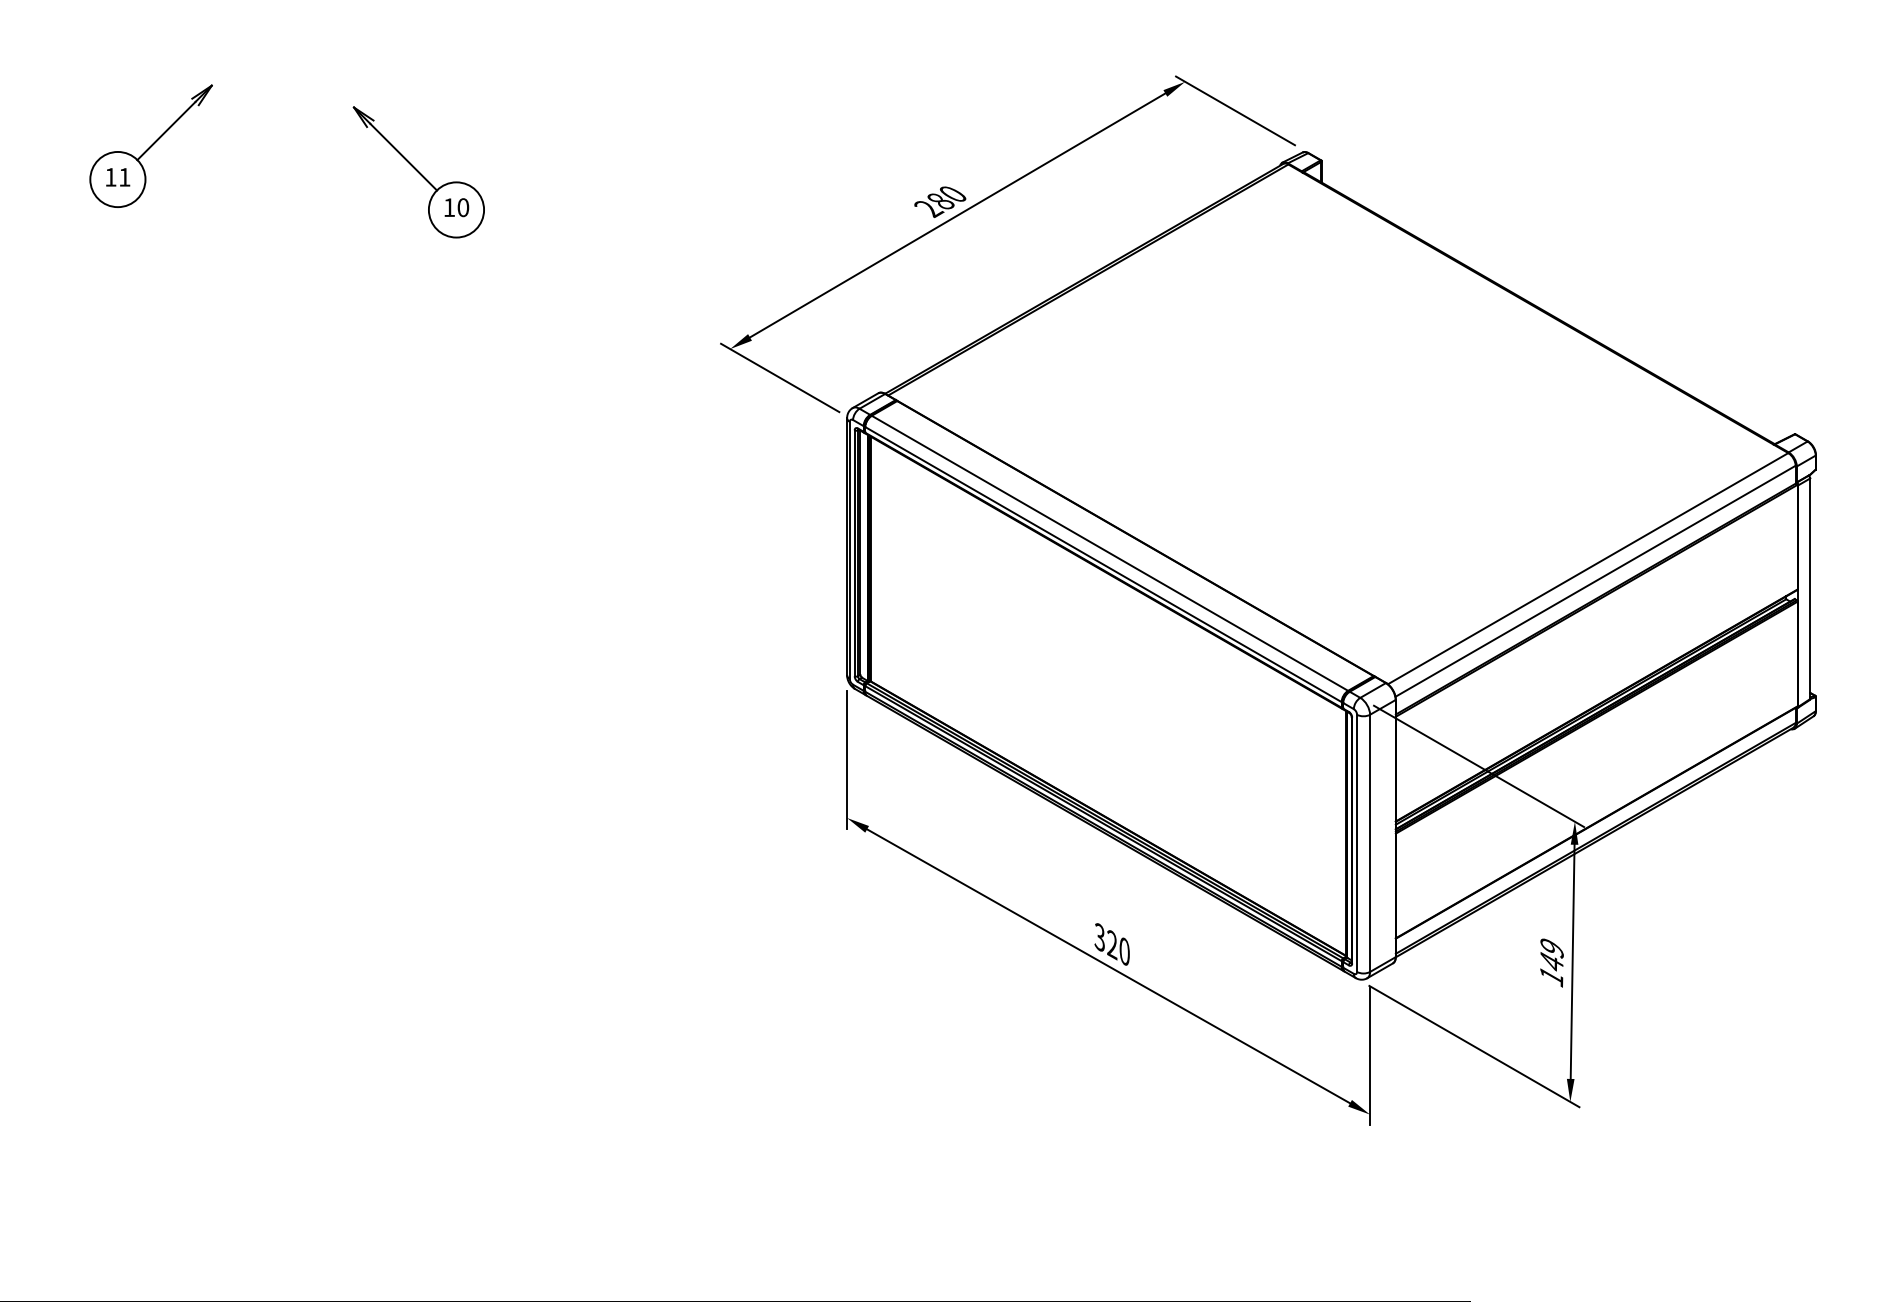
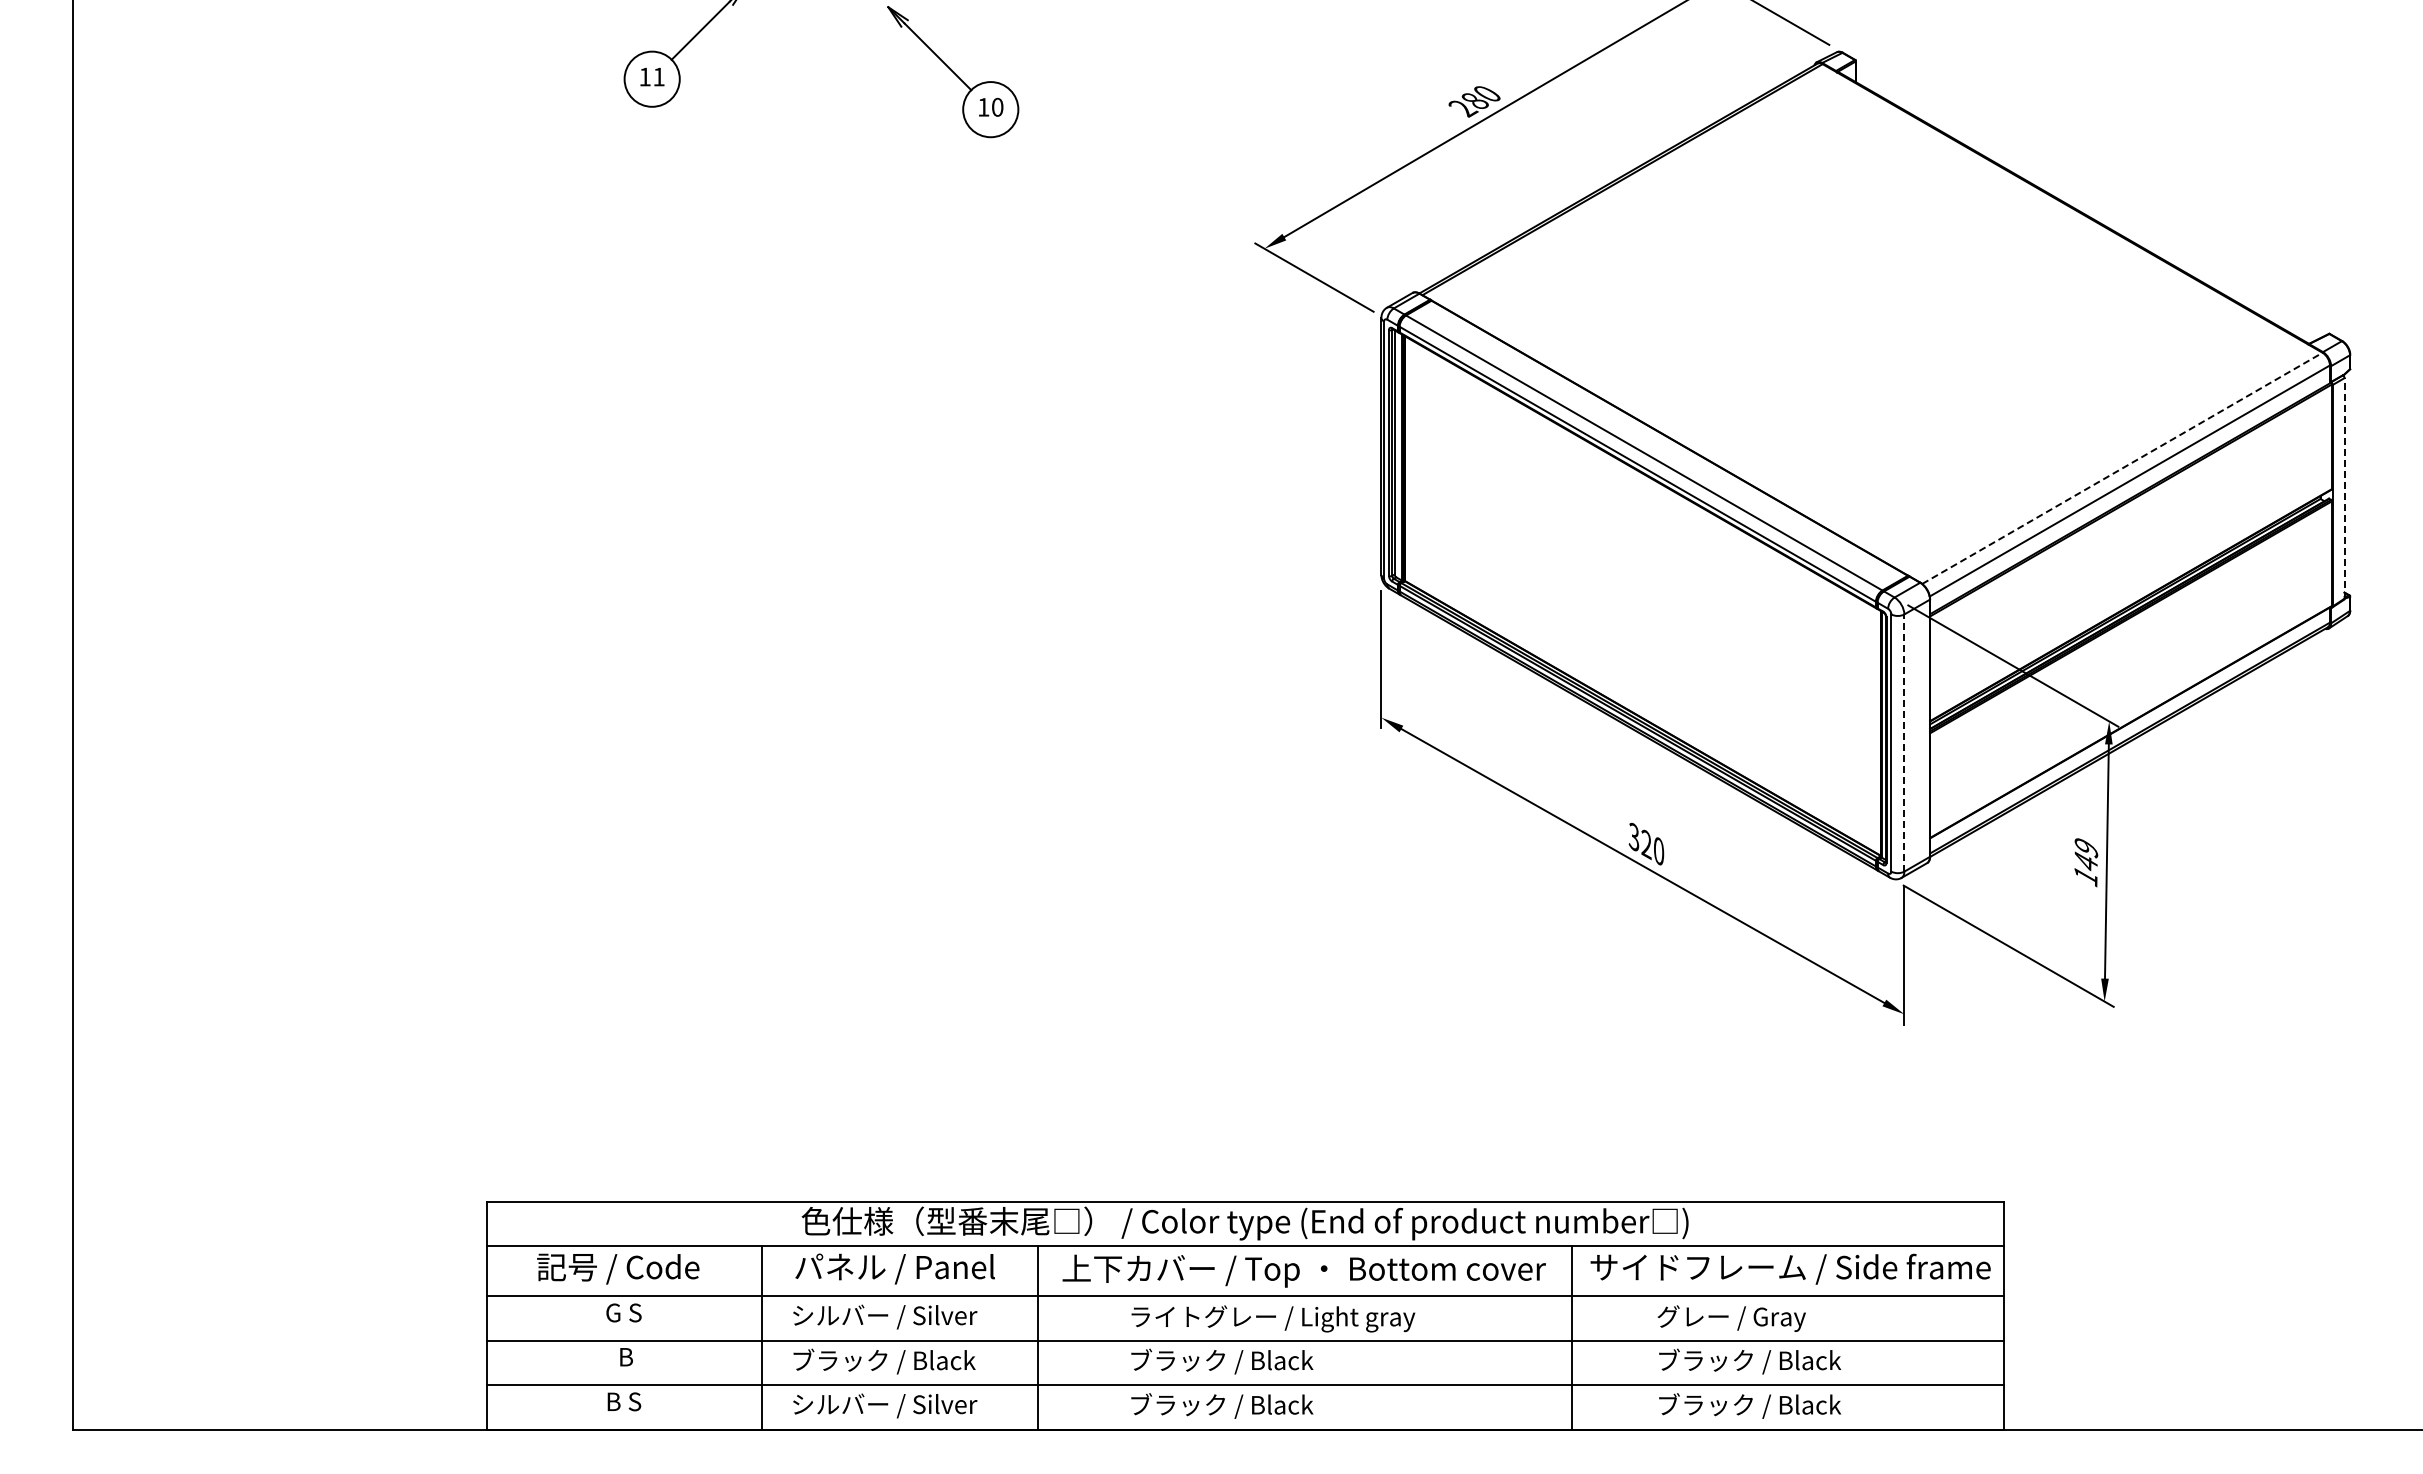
line: (1588, 568) -> (2122, 468), solid -> dashed
line: (1810, 587) -> (2344, 487), solid -> dashed
line: (1370, 843) -> (1904, 743), solid -> dashed

